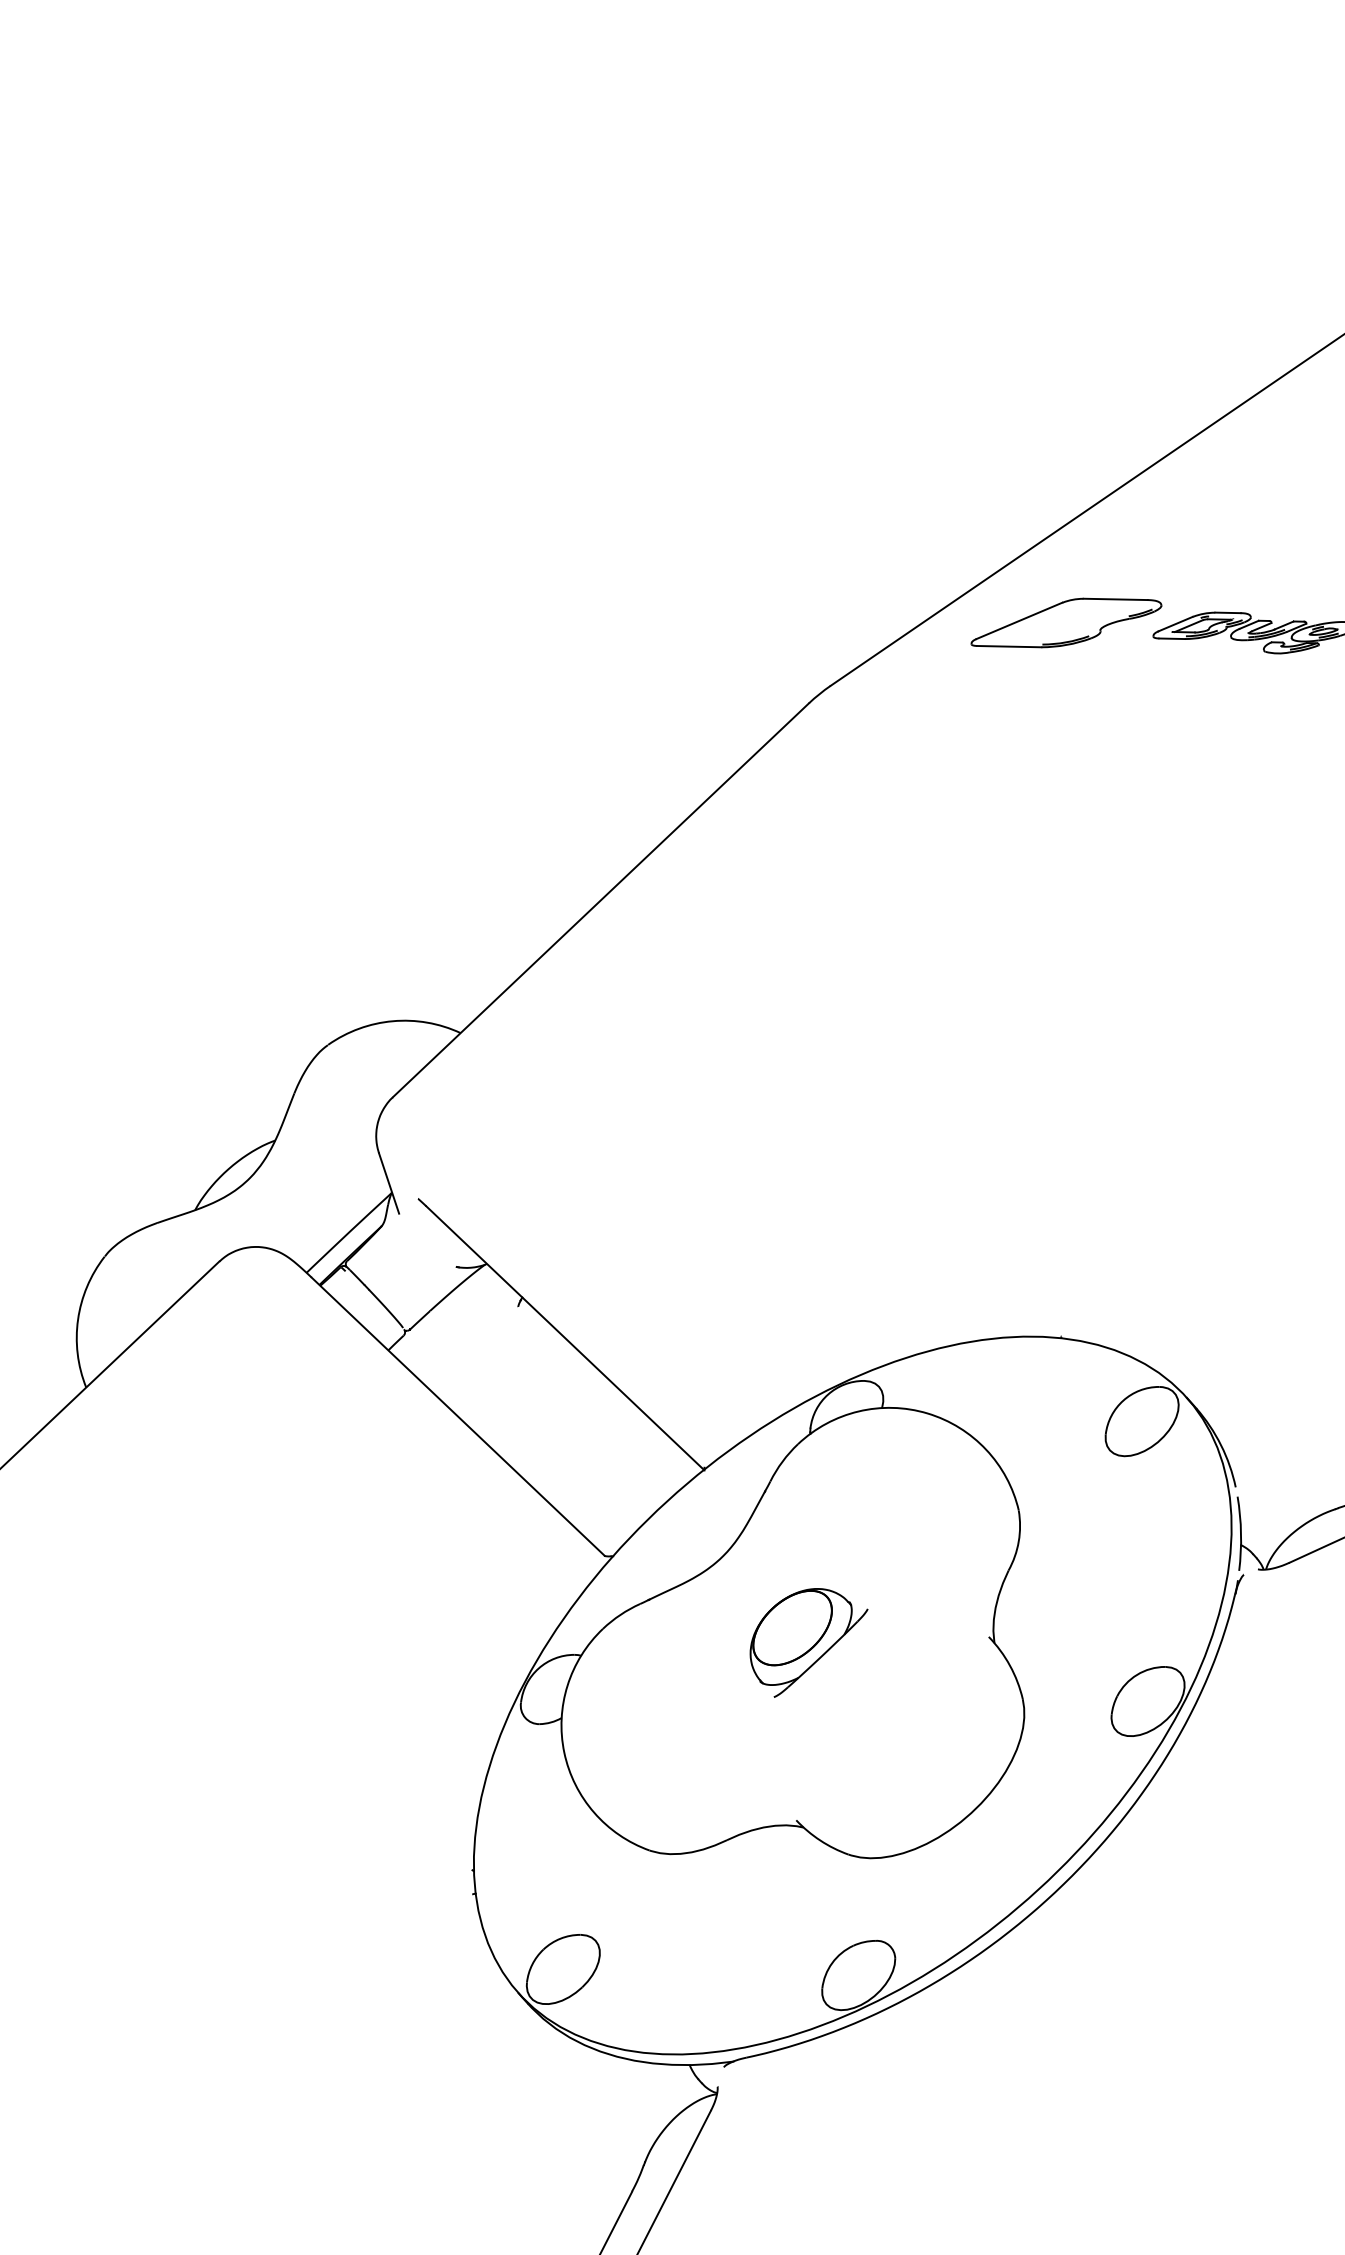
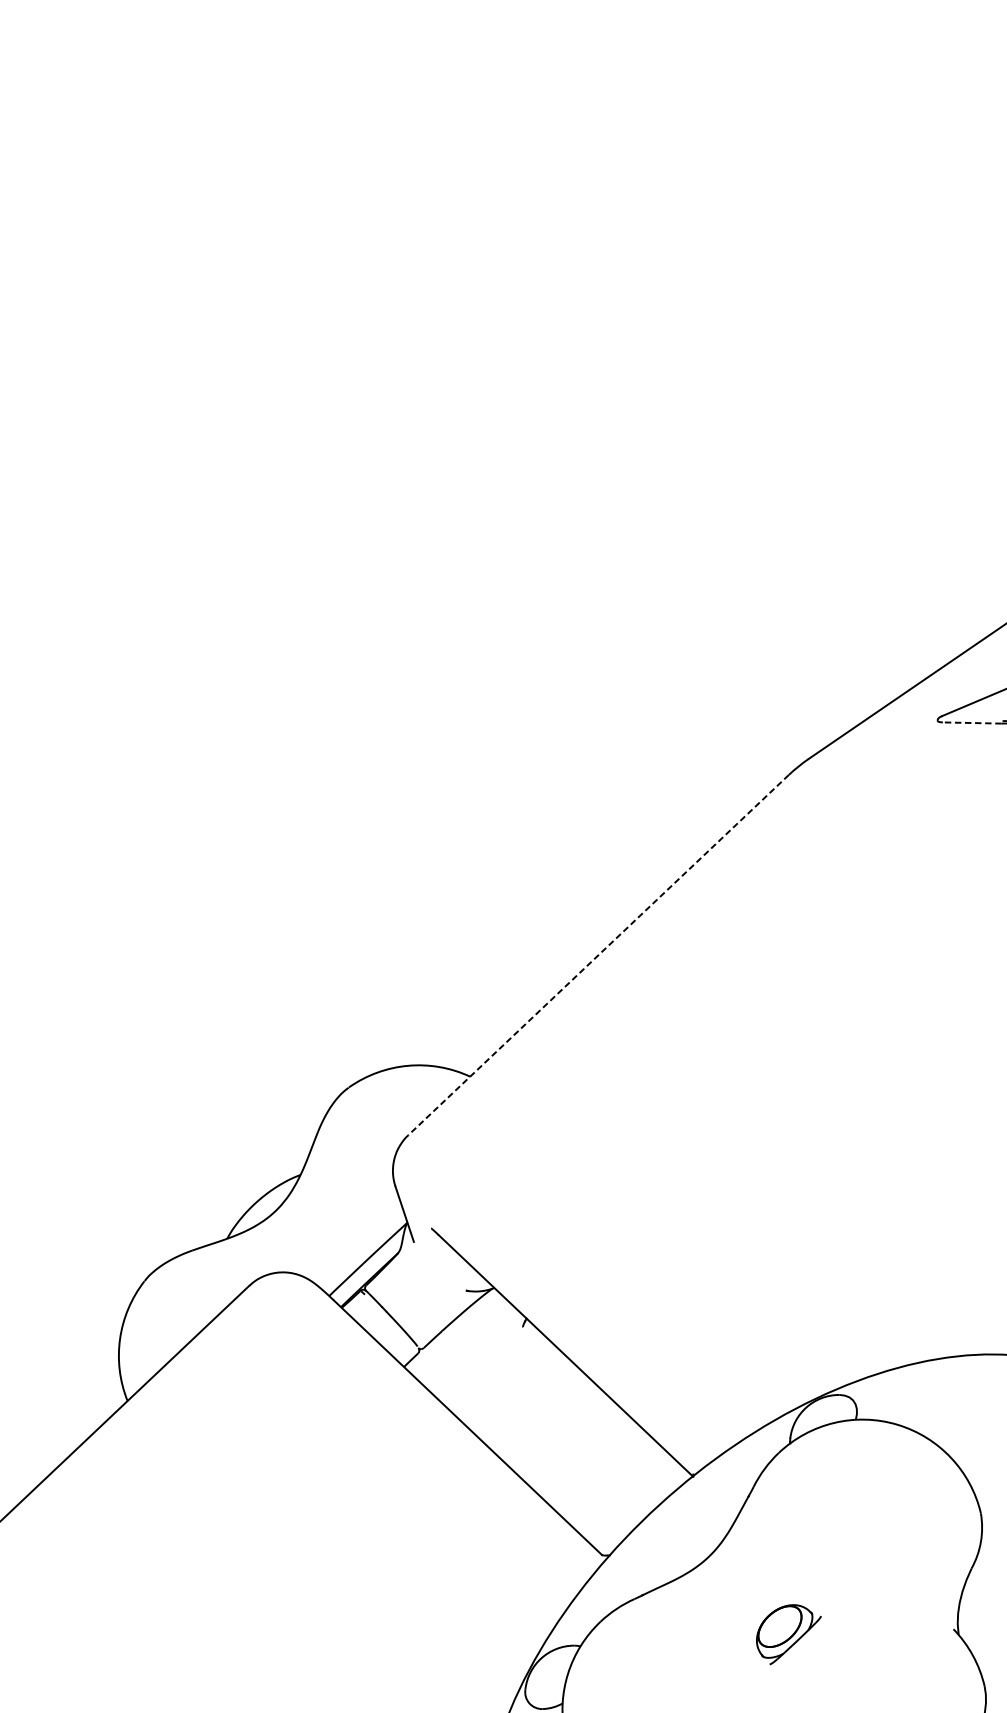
line: (1008, 646) -> (971, 722), solid -> dashed
line: (600, 900) -> (598, 955), solid -> dashed
part: (808, 1642) -> (788, 1634), size x0.6

